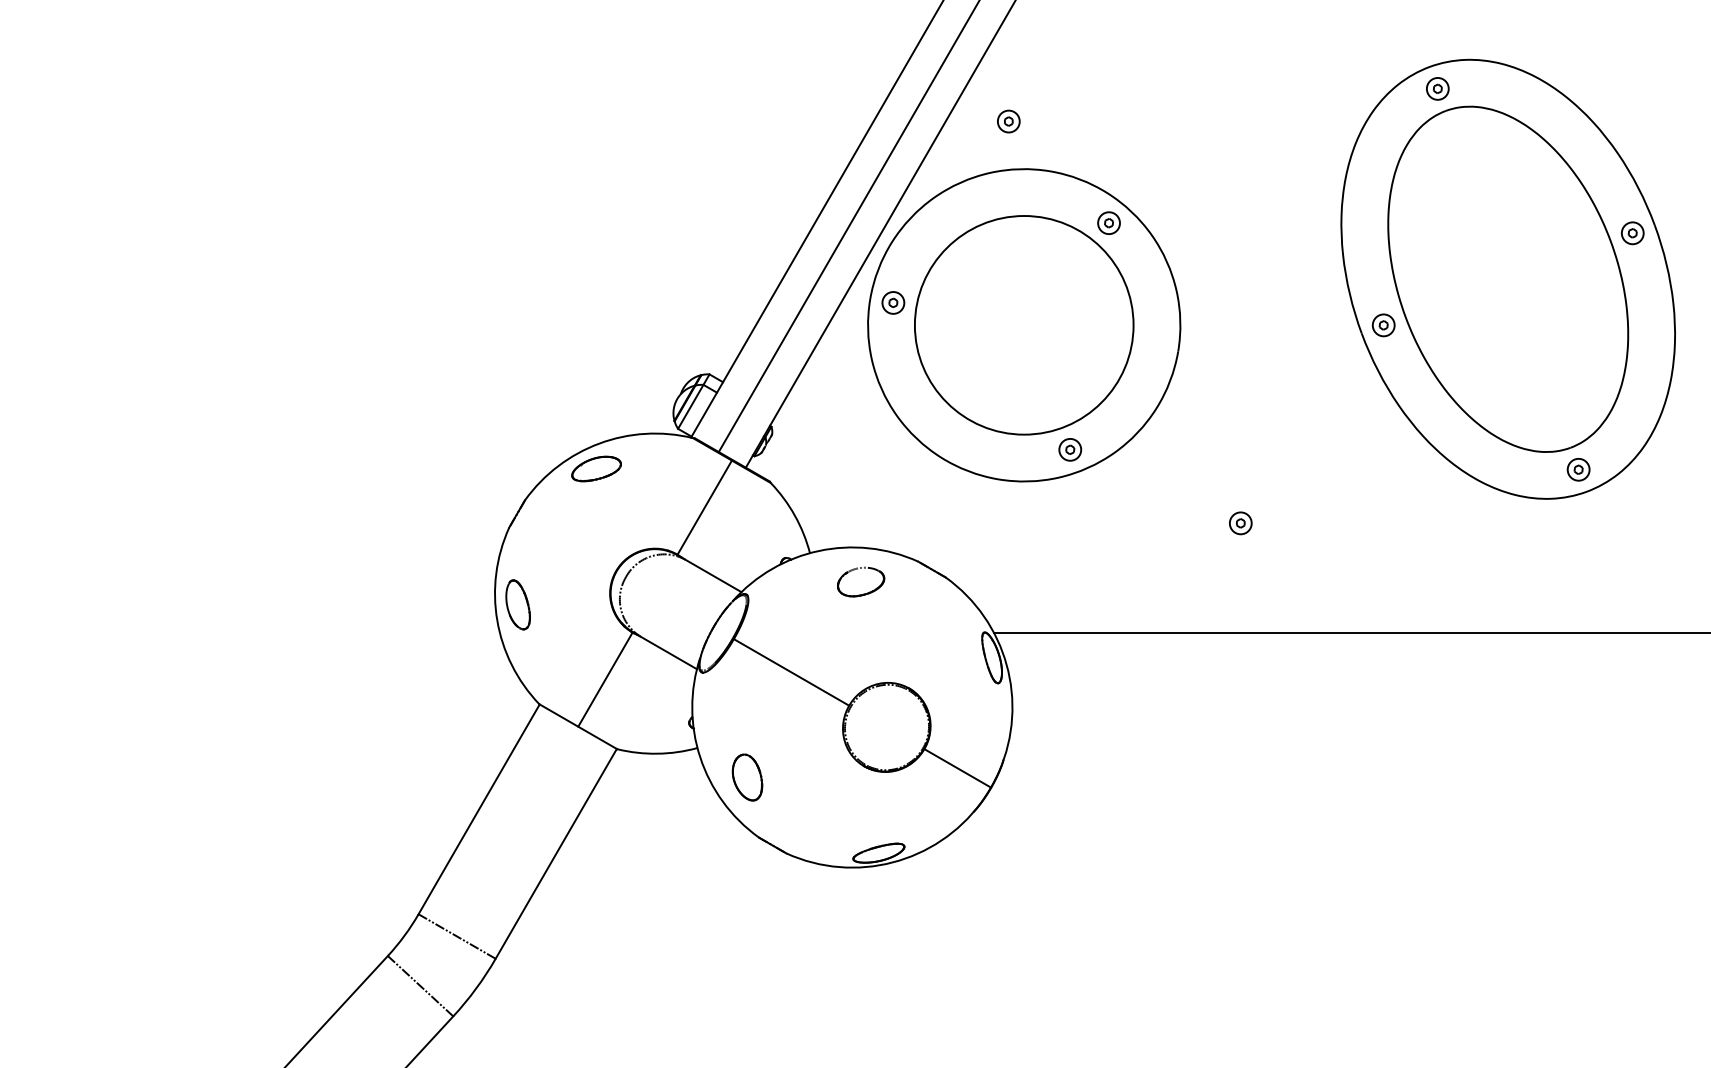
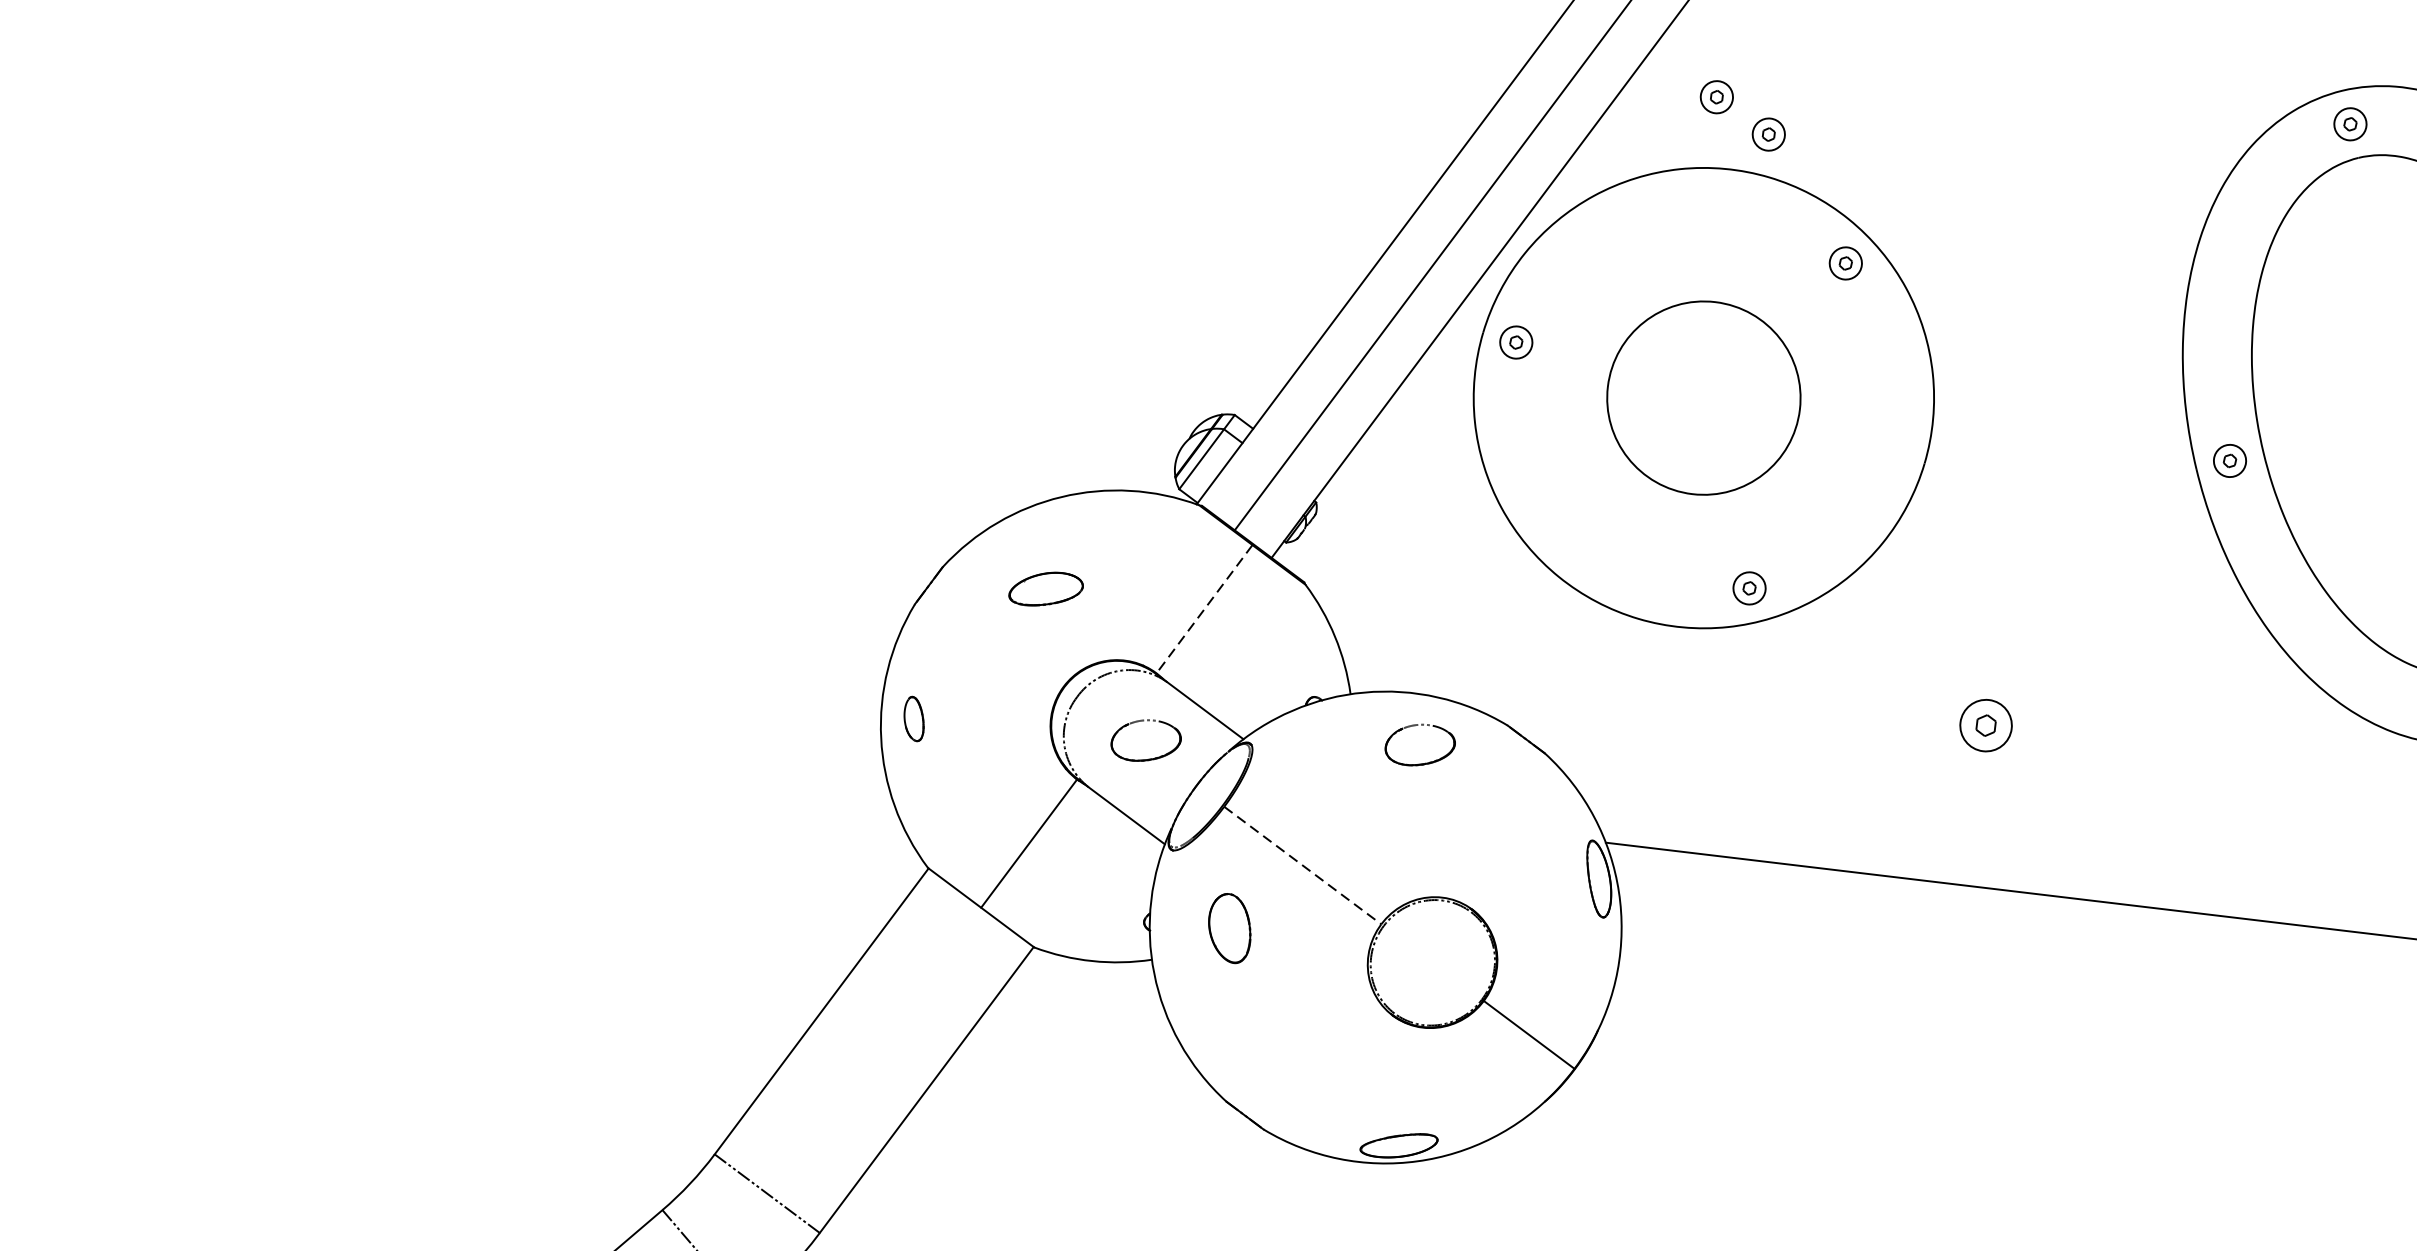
part: (1046, 142) -> (1768, 134), added
circle: (1023, 325) -> (1702, 398), size x0.6
part: (596, 468) -> (1046, 588), moved
line: (704, 508) -> (1203, 610), solid -> dashed
part: (1240, 523) -> (1985, 725), size x1.6
part: (517, 604) -> (913, 718), size x0.6
part: (678, 612) -> (1147, 758), added
line: (791, 672) -> (1302, 865), solid -> dashed
part: (747, 777) -> (1229, 928), moved

